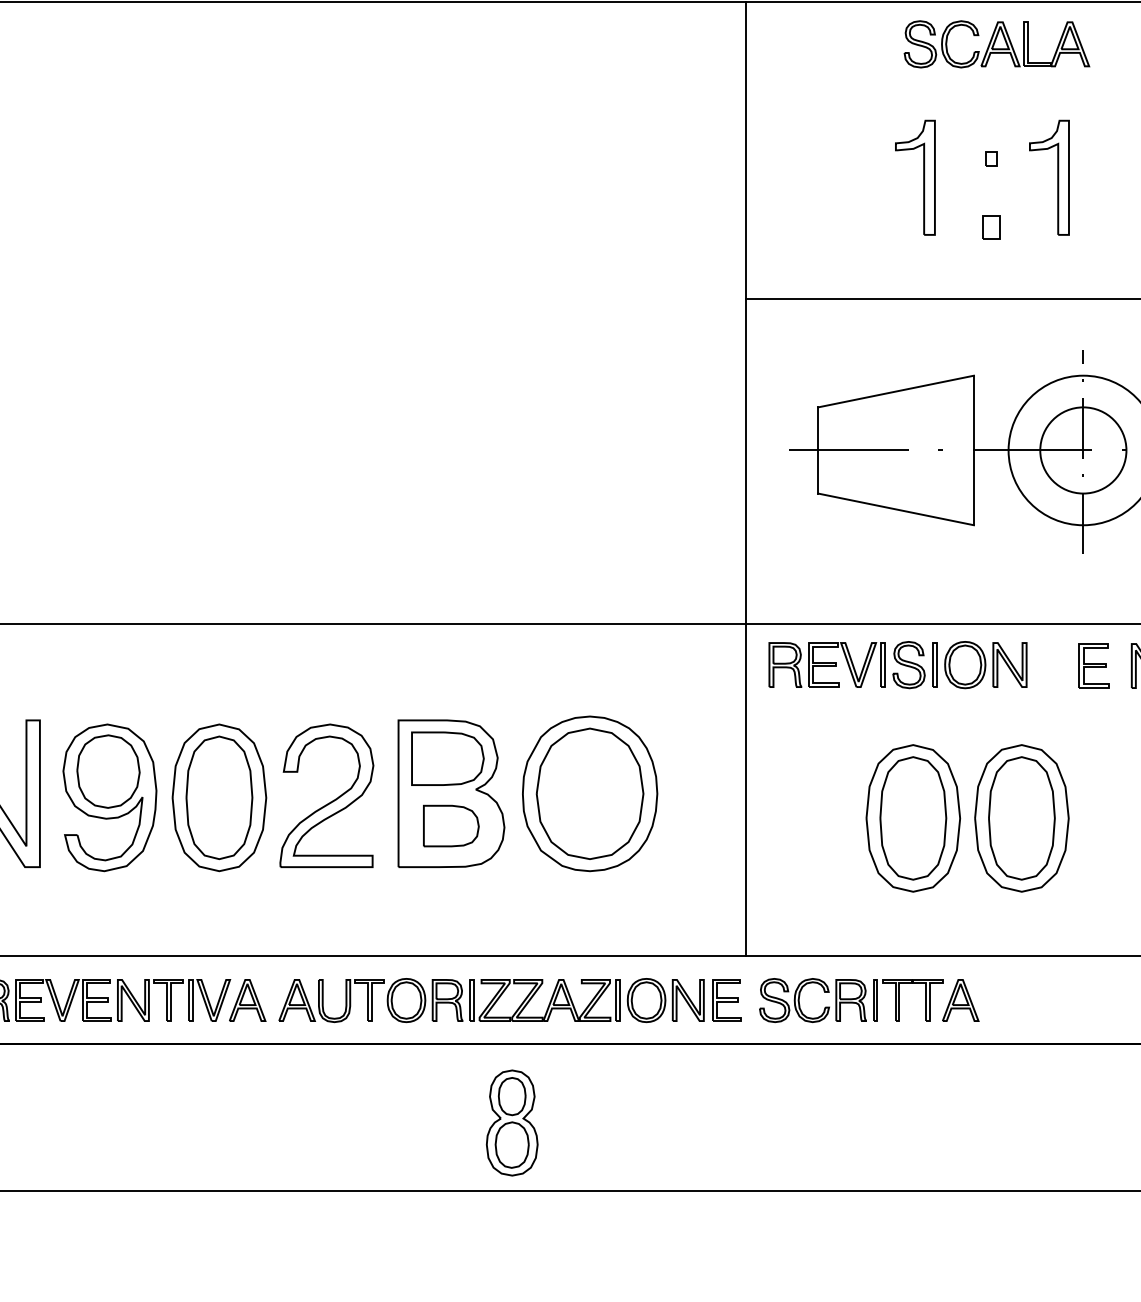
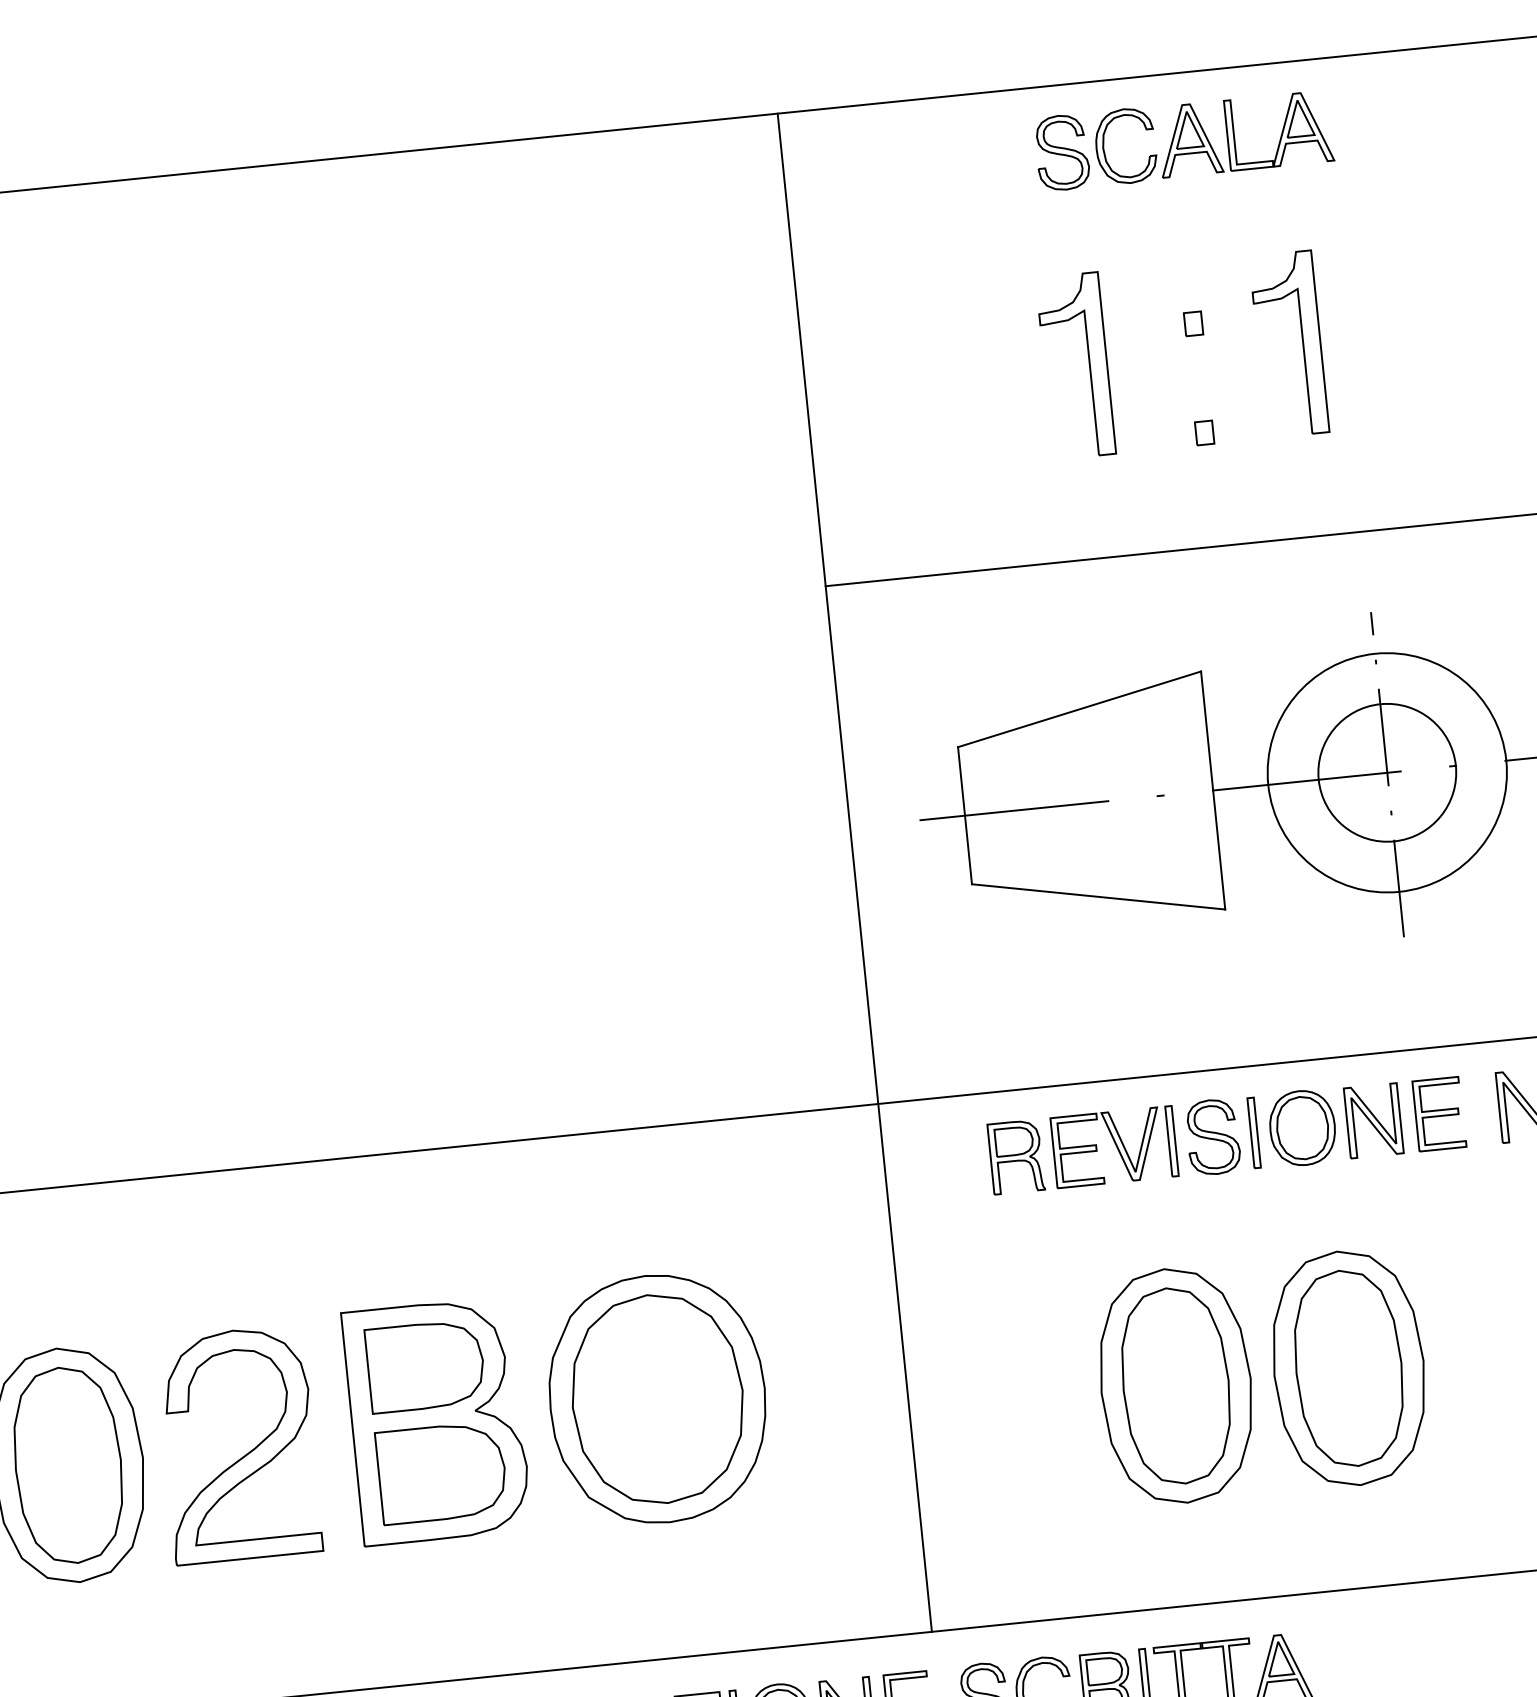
part: (991, 227) -> (1205, 432), size x0.62
part: (897, 665) -> (1194, 1139), moved
part: (451, 825) -> (442, 1471), size x1.43

